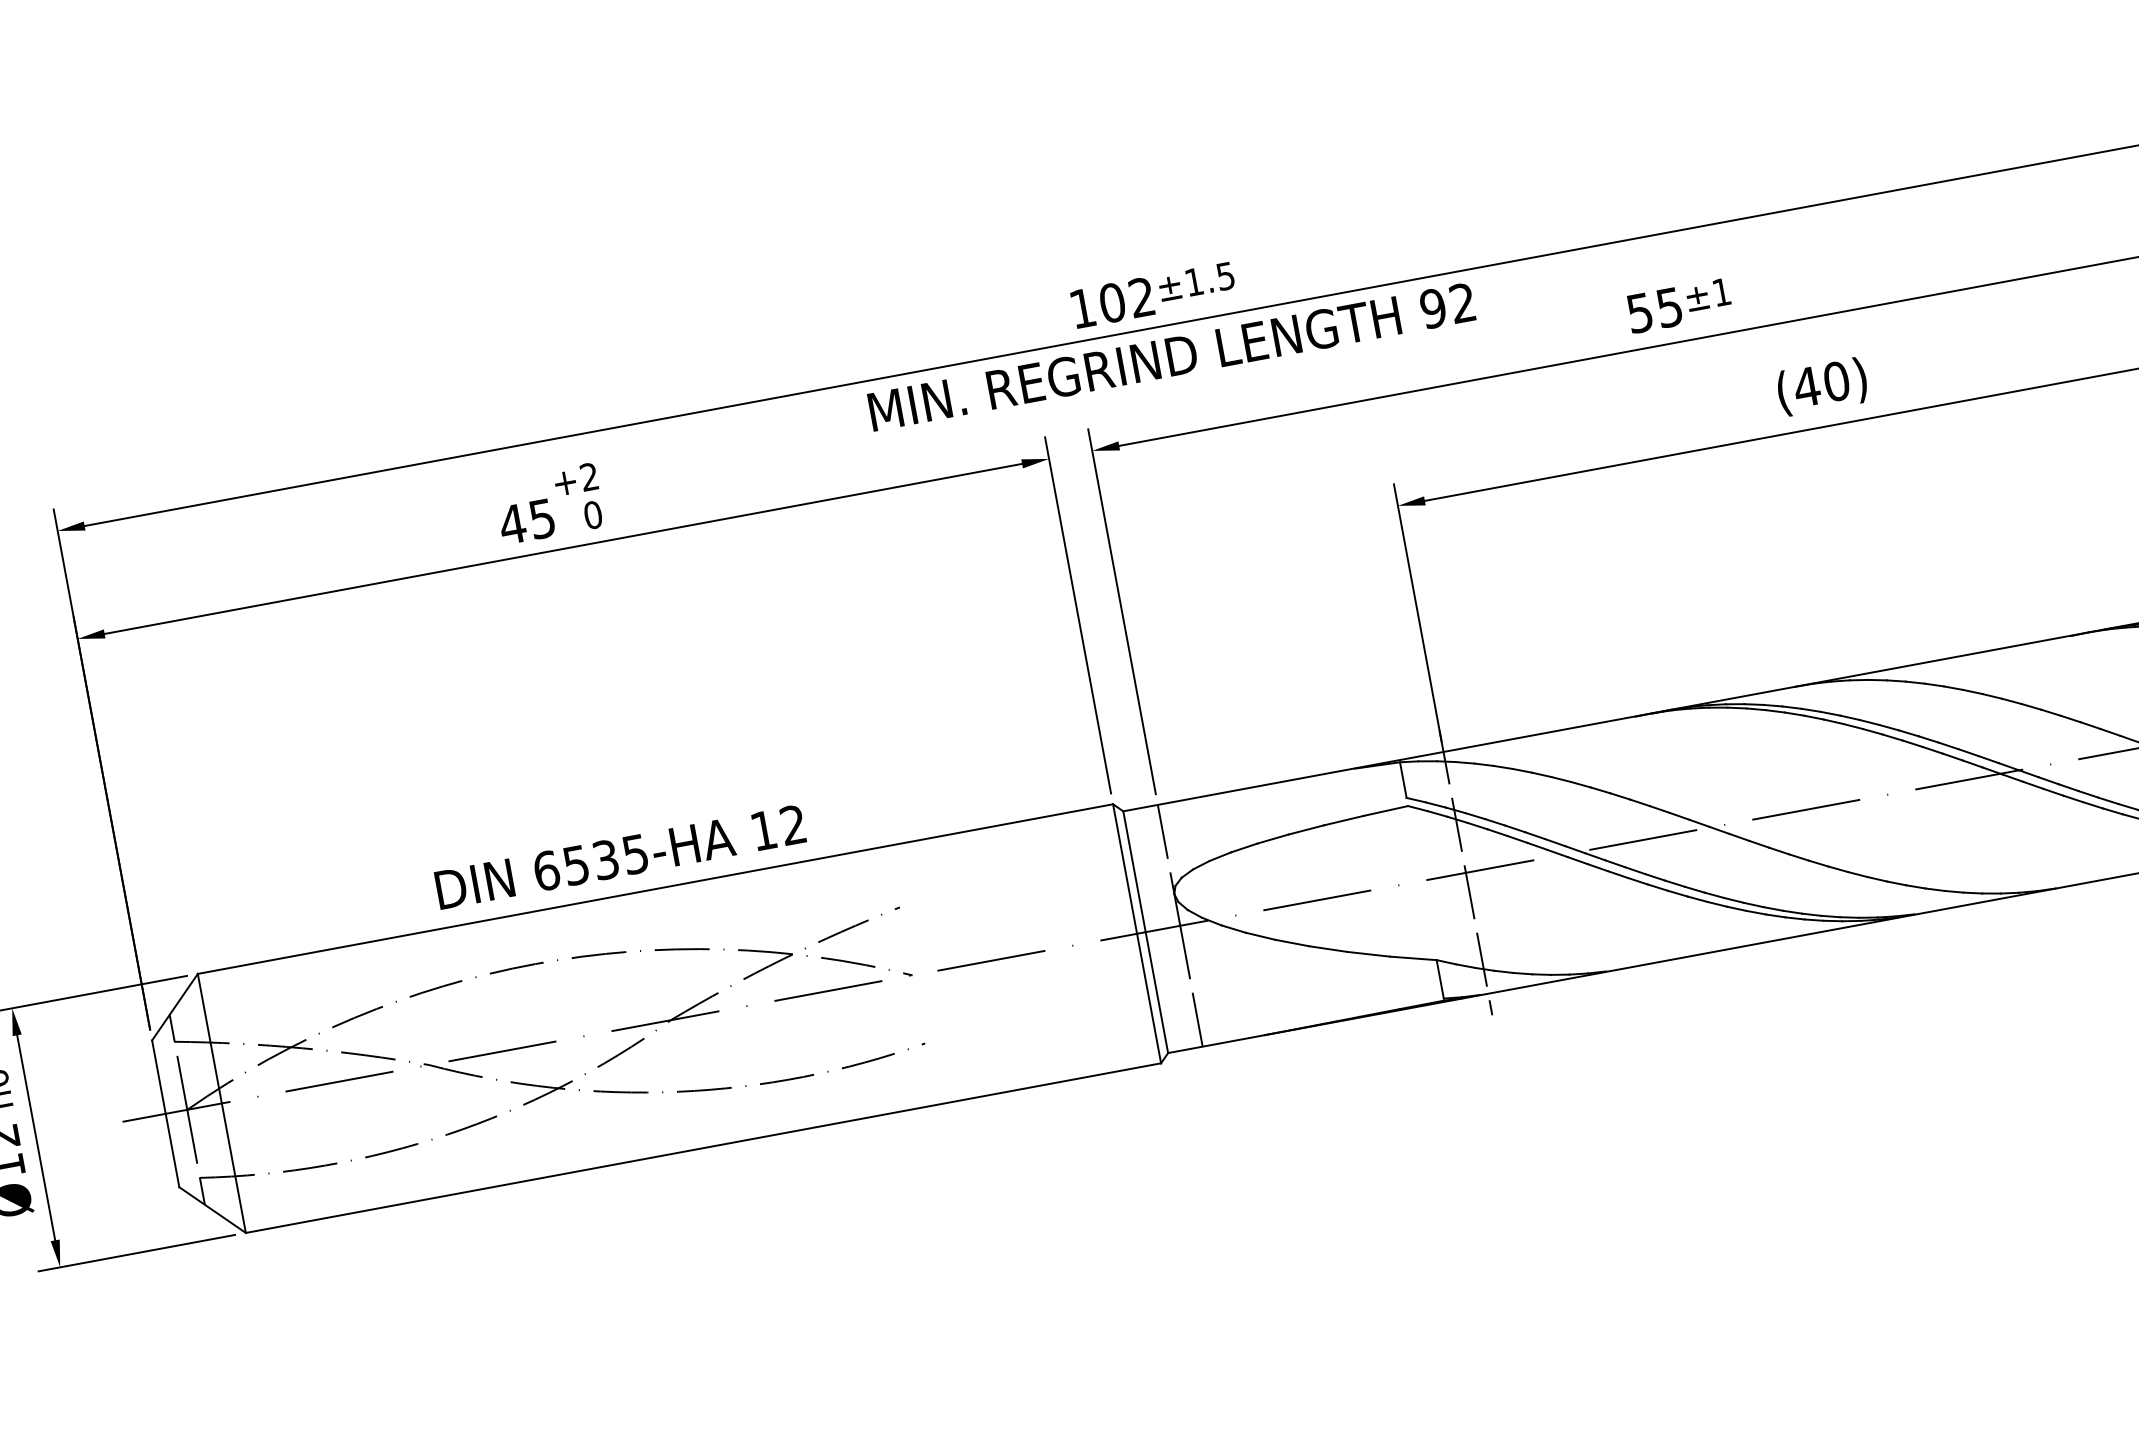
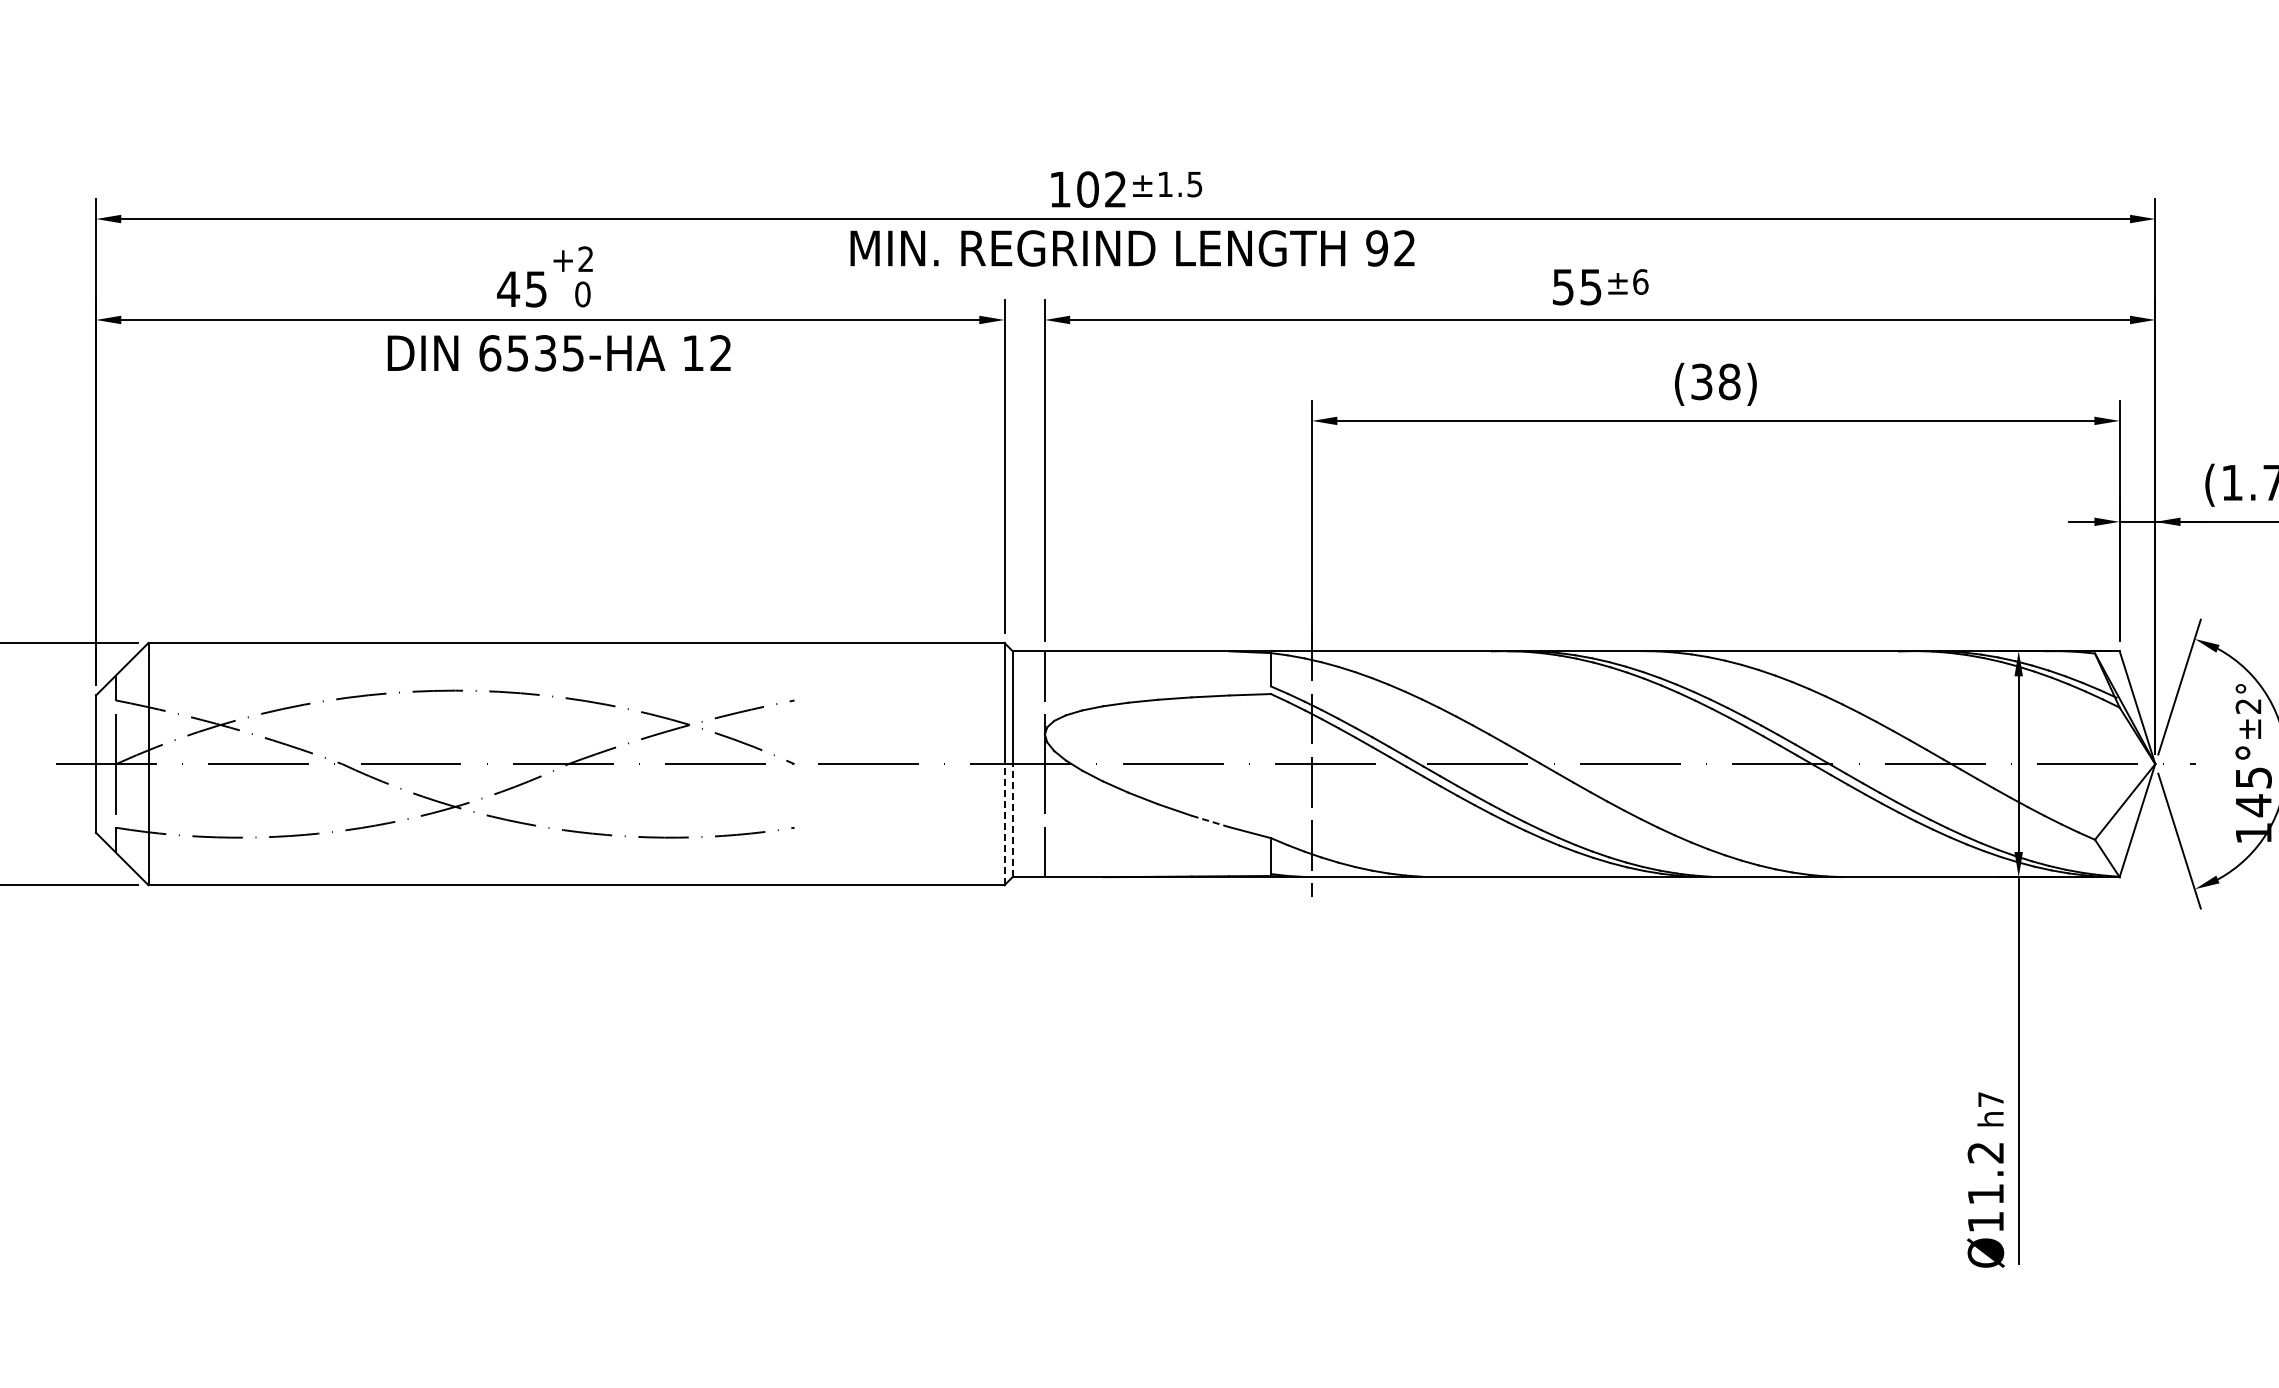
text: (1721, 291) -> (1640, 281), ±1 -> ±6
text: (1821, 383) -> (1715, 381), (40) -> (38)
text: (619, 857) -> (558, 353), moved
line: (1368, 954) -> (1210, 821), solid -> dashed
line: (1156, 992) -> (1012, 820), solid -> dashed
line: (1149, 998) -> (1004, 824), solid -> dashed

